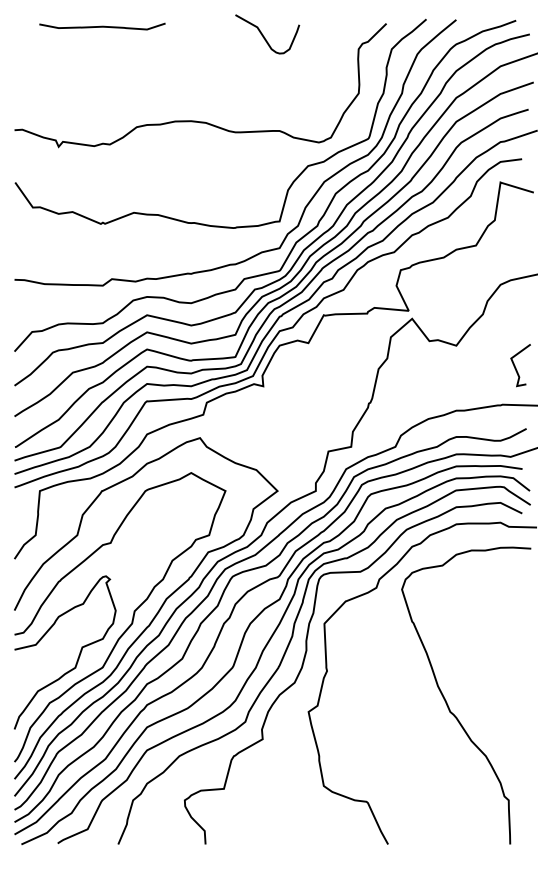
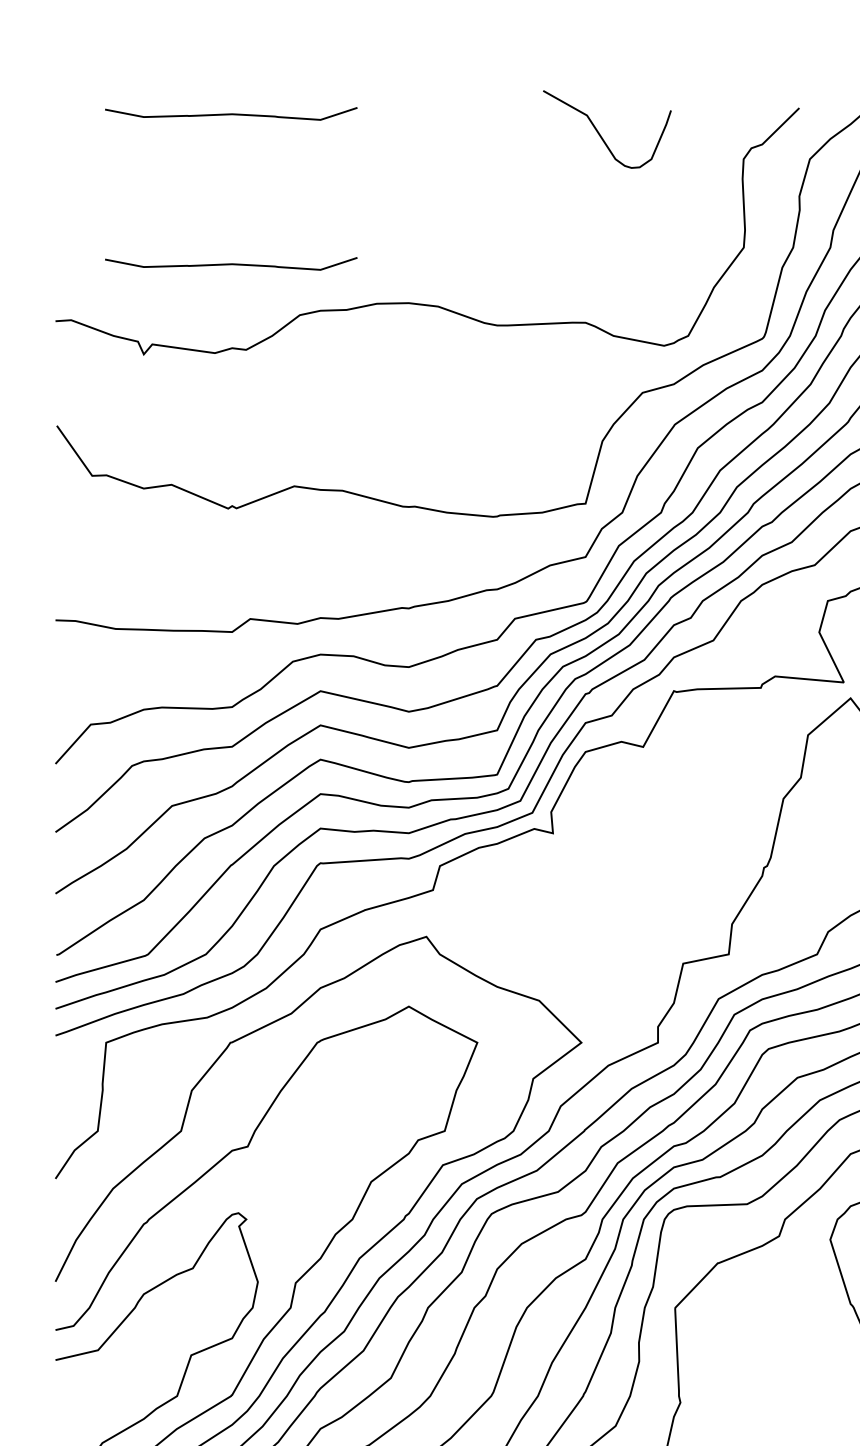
curve: (264, 36) -> (601, 133), moved
curve: (102, 101) -> (231, 263), added

